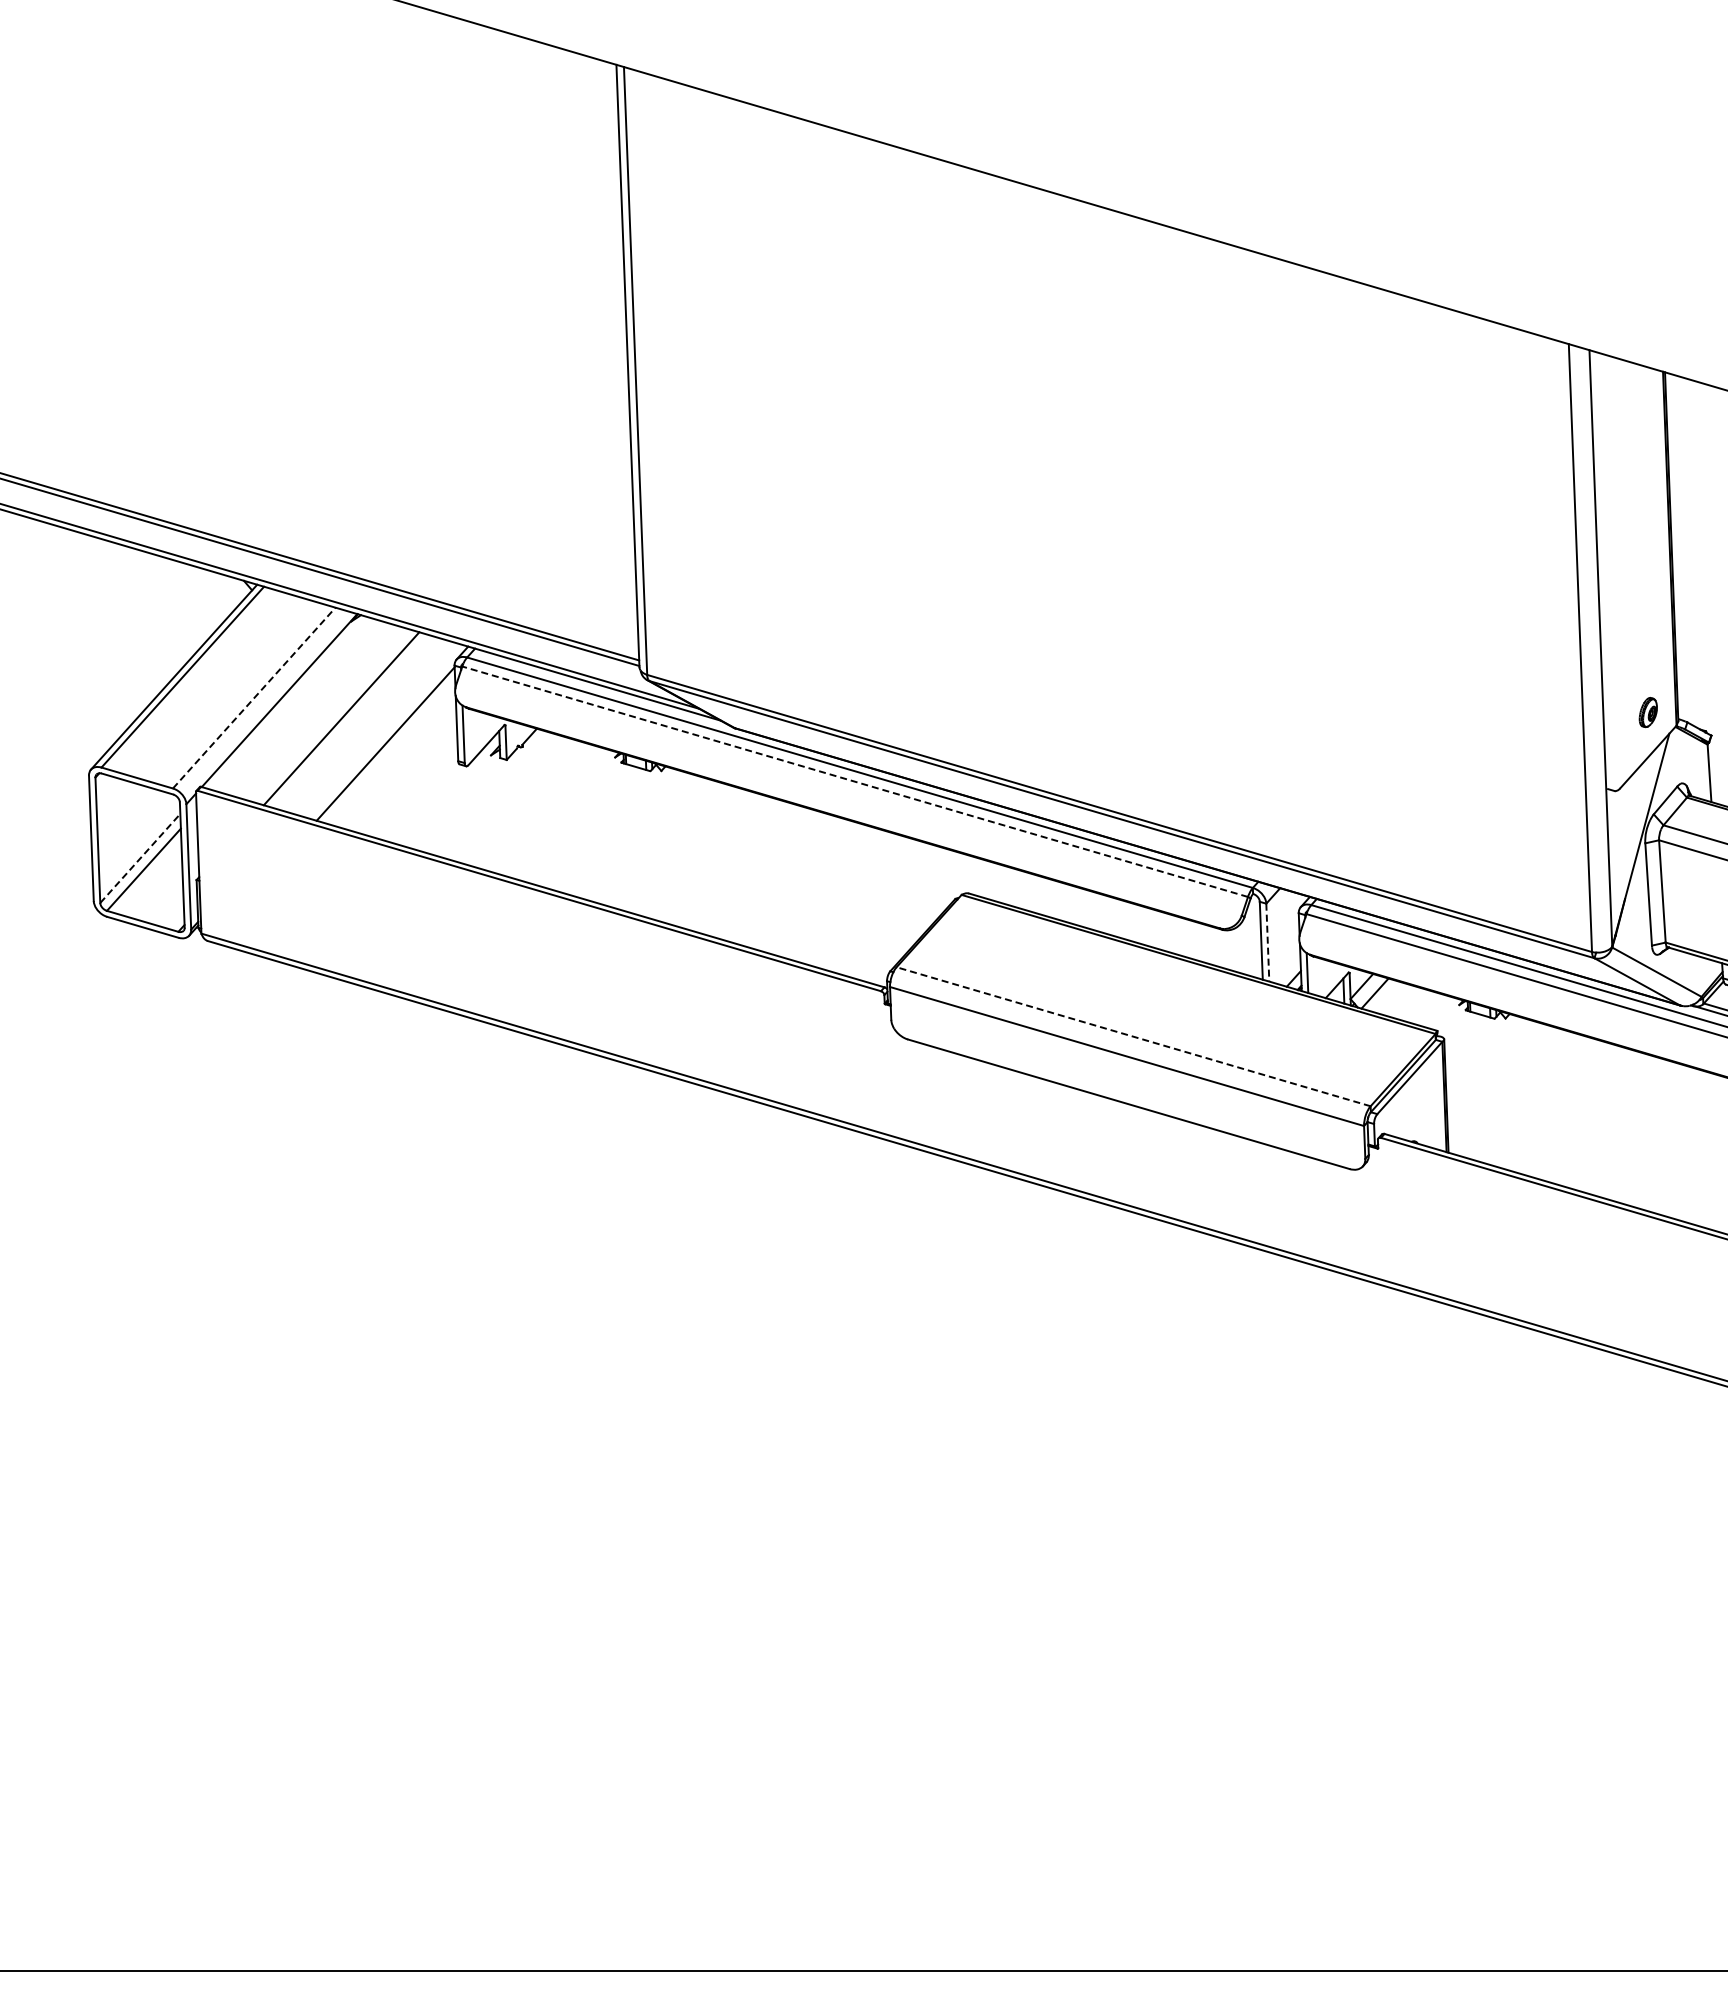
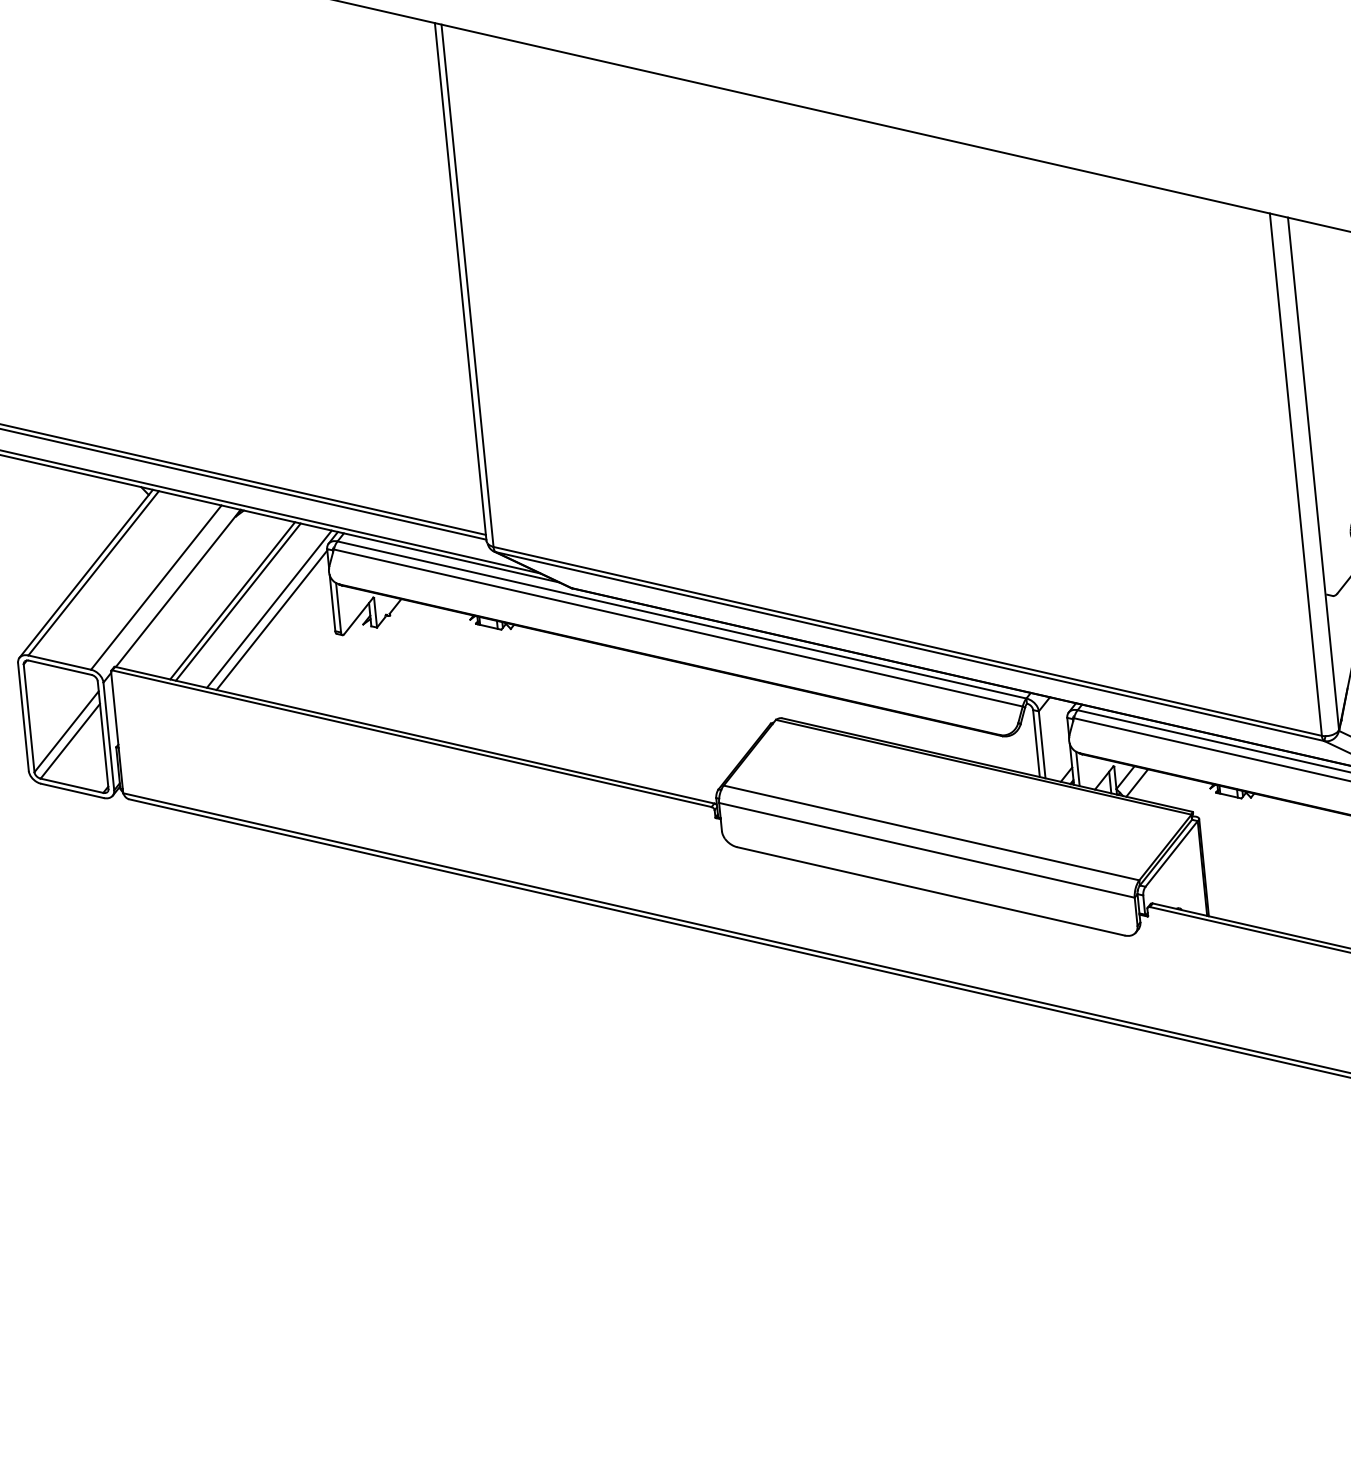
line: (254, 698) -> (156, 587), dashed -> solid
line: (347, 720) -> (237, 601), added
line: (383, 730) -> (269, 608), added
line: (854, 781) -> (677, 627), dashed -> solid
line: (140, 858) -> (66, 731), dashed -> solid
line: (1267, 942) -> (1041, 744), dashed -> solid
line: (1133, 1036) -> (931, 832), dashed -> solid

